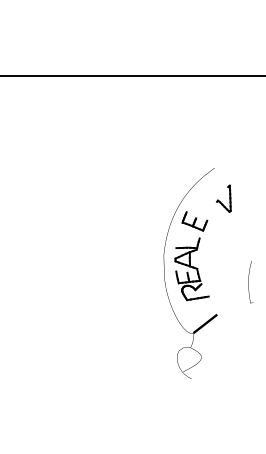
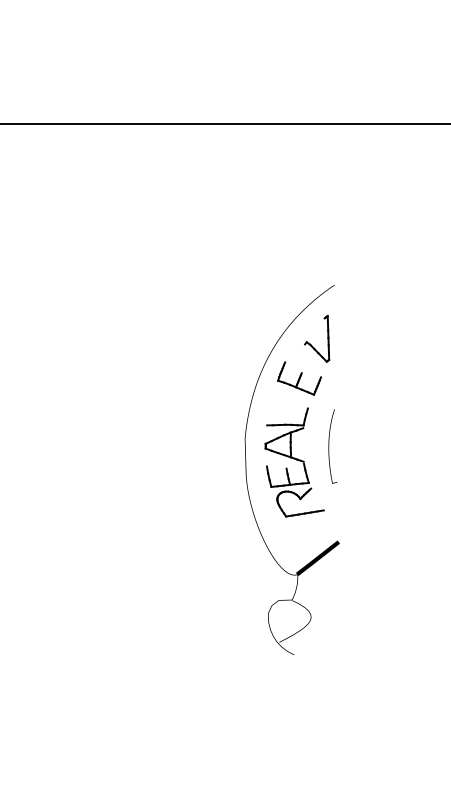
part: (223, 198) -> (316, 338), moved
curve: (248, 282) -> (328, 447), moved

